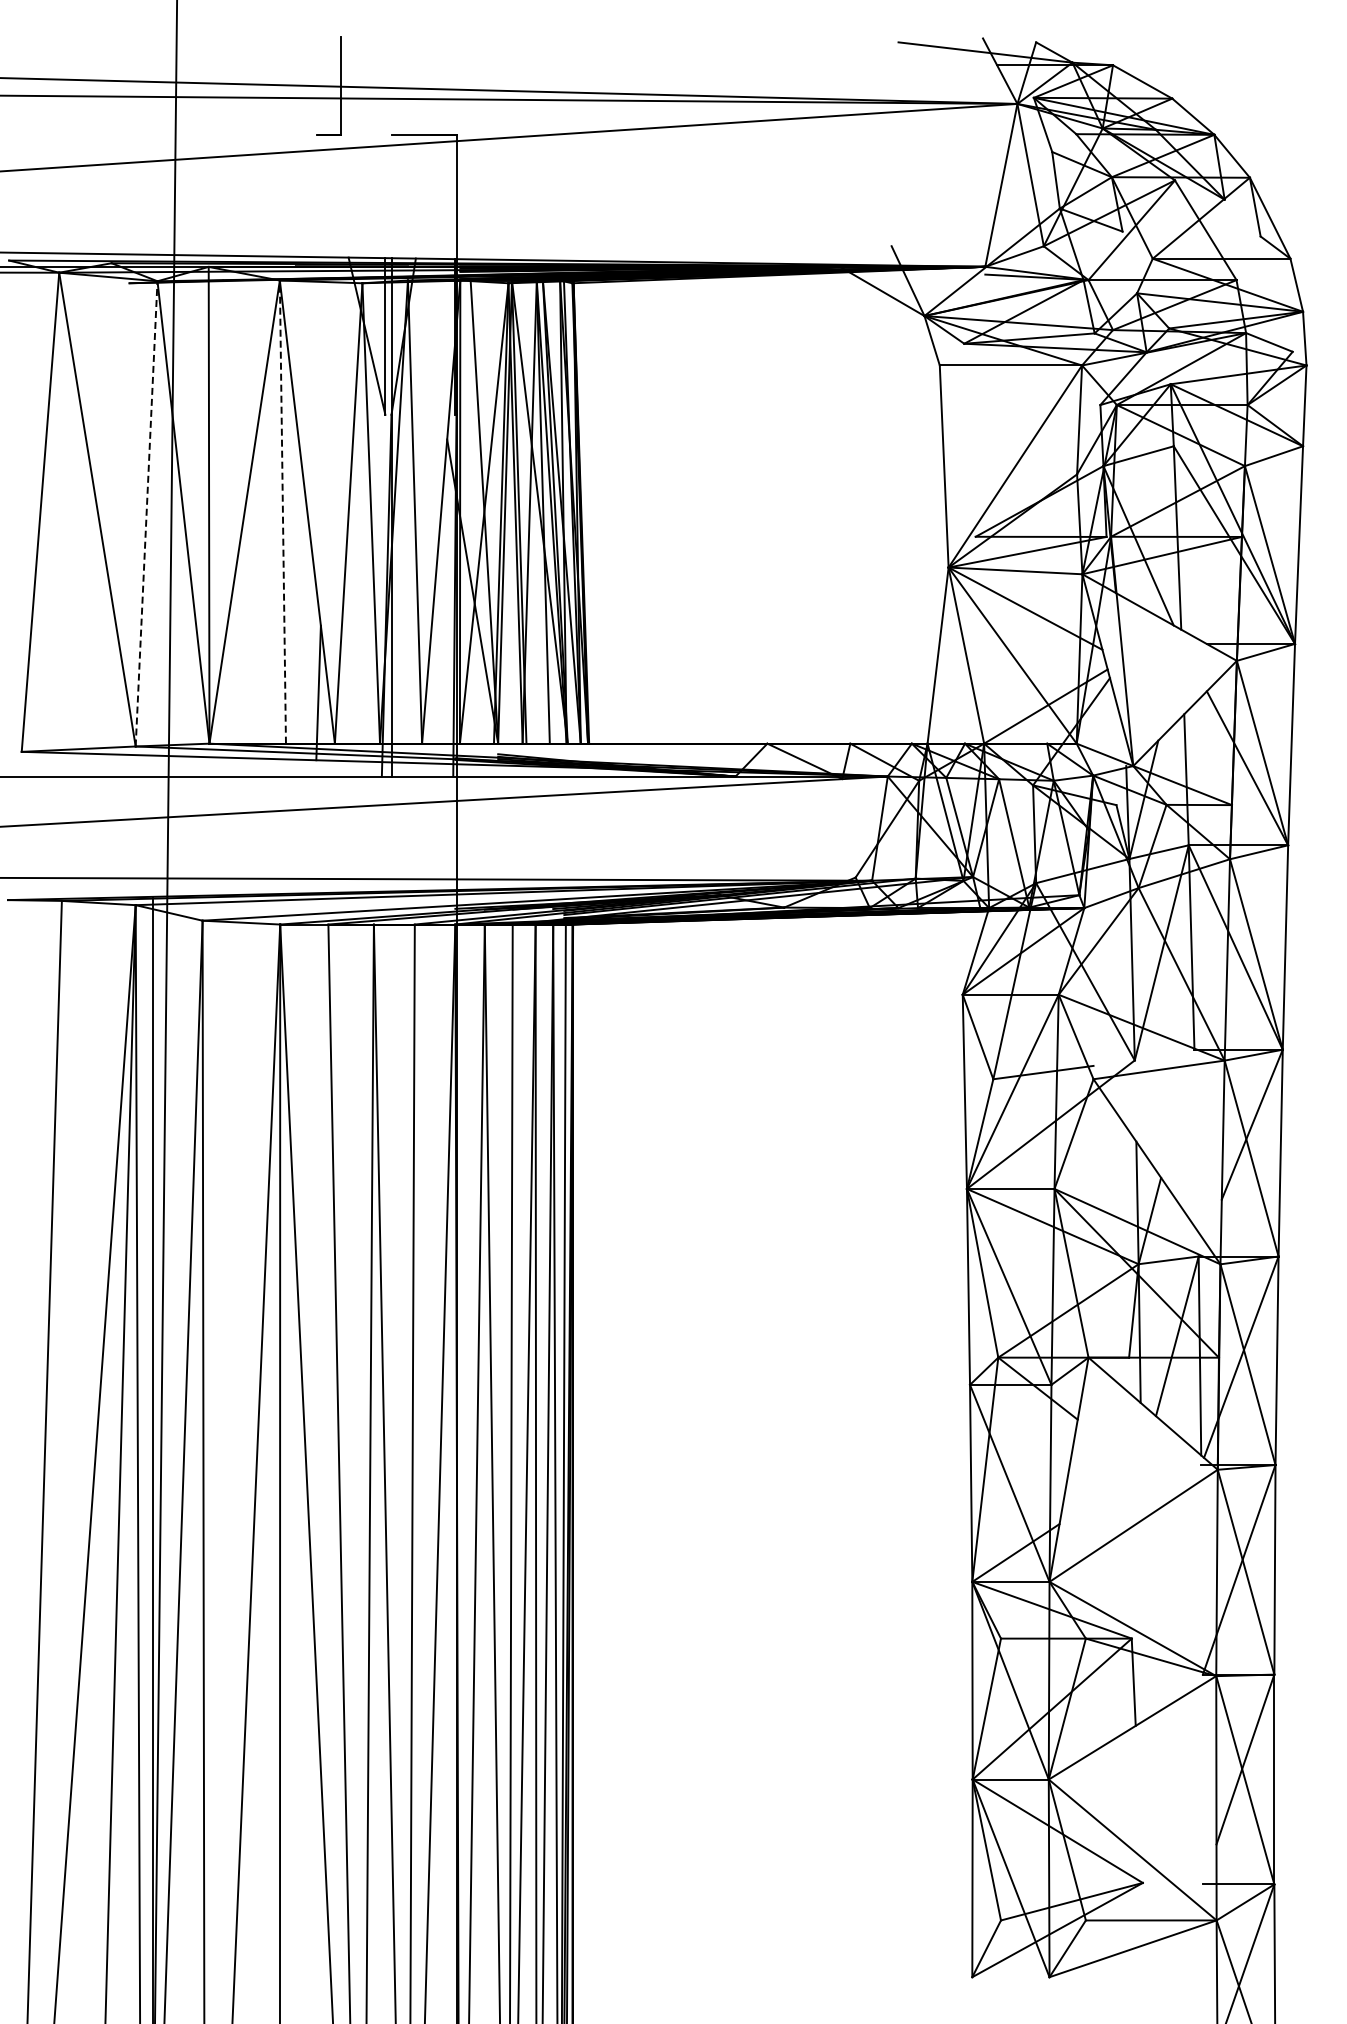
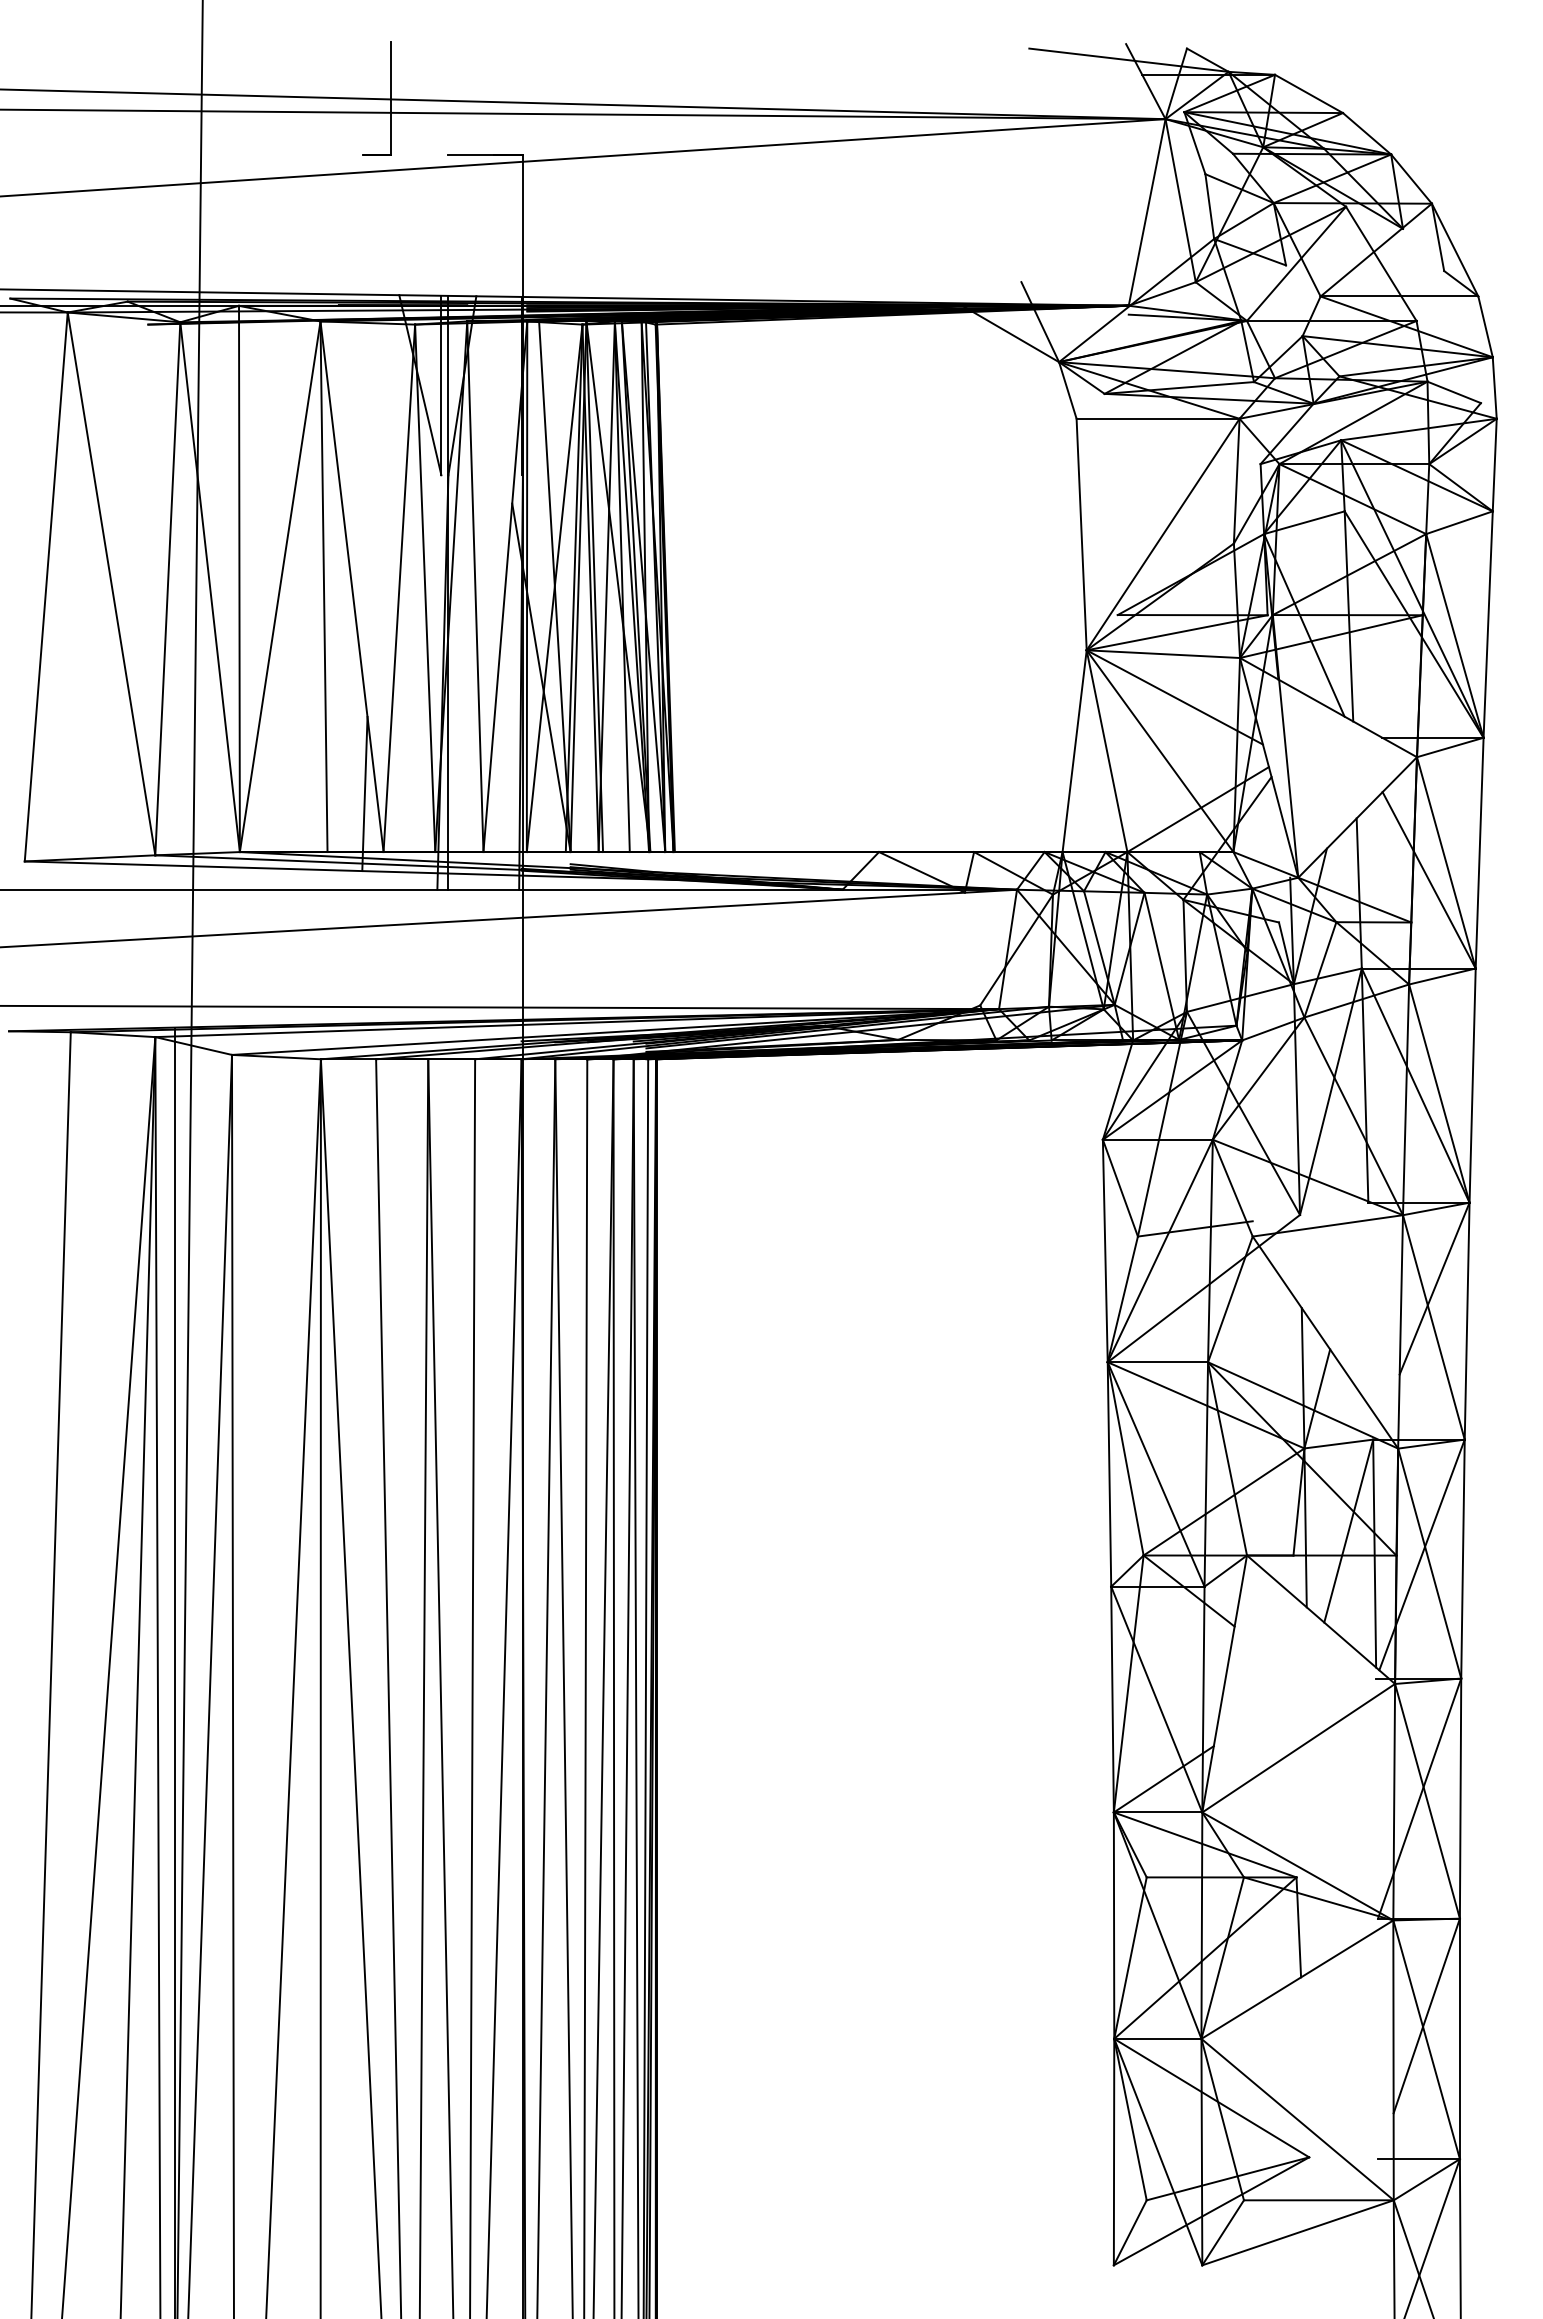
line: (282, 512) -> (323, 587), dashed -> solid
line: (146, 513) -> (167, 588), dashed -> solid

